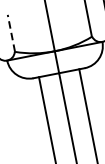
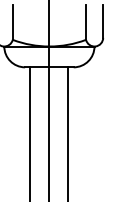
line: (11, 33) -> (13, 22), dashed -> solid

